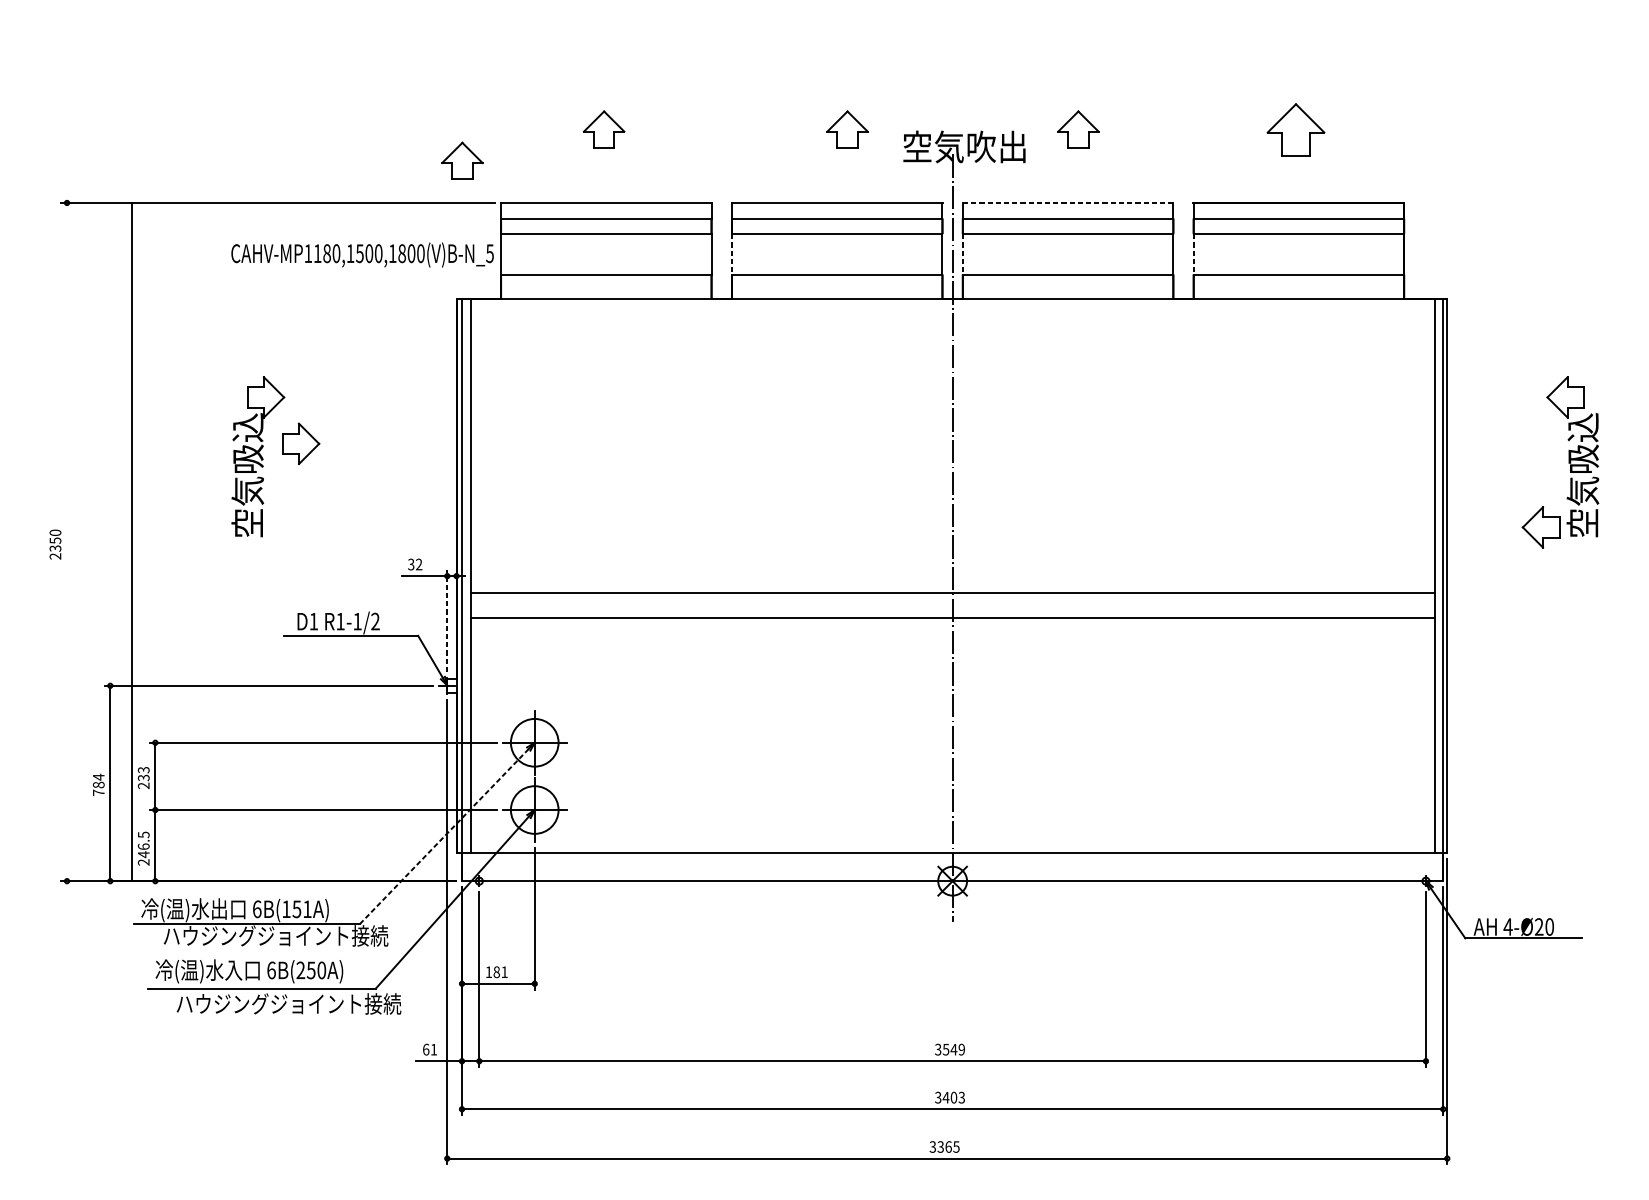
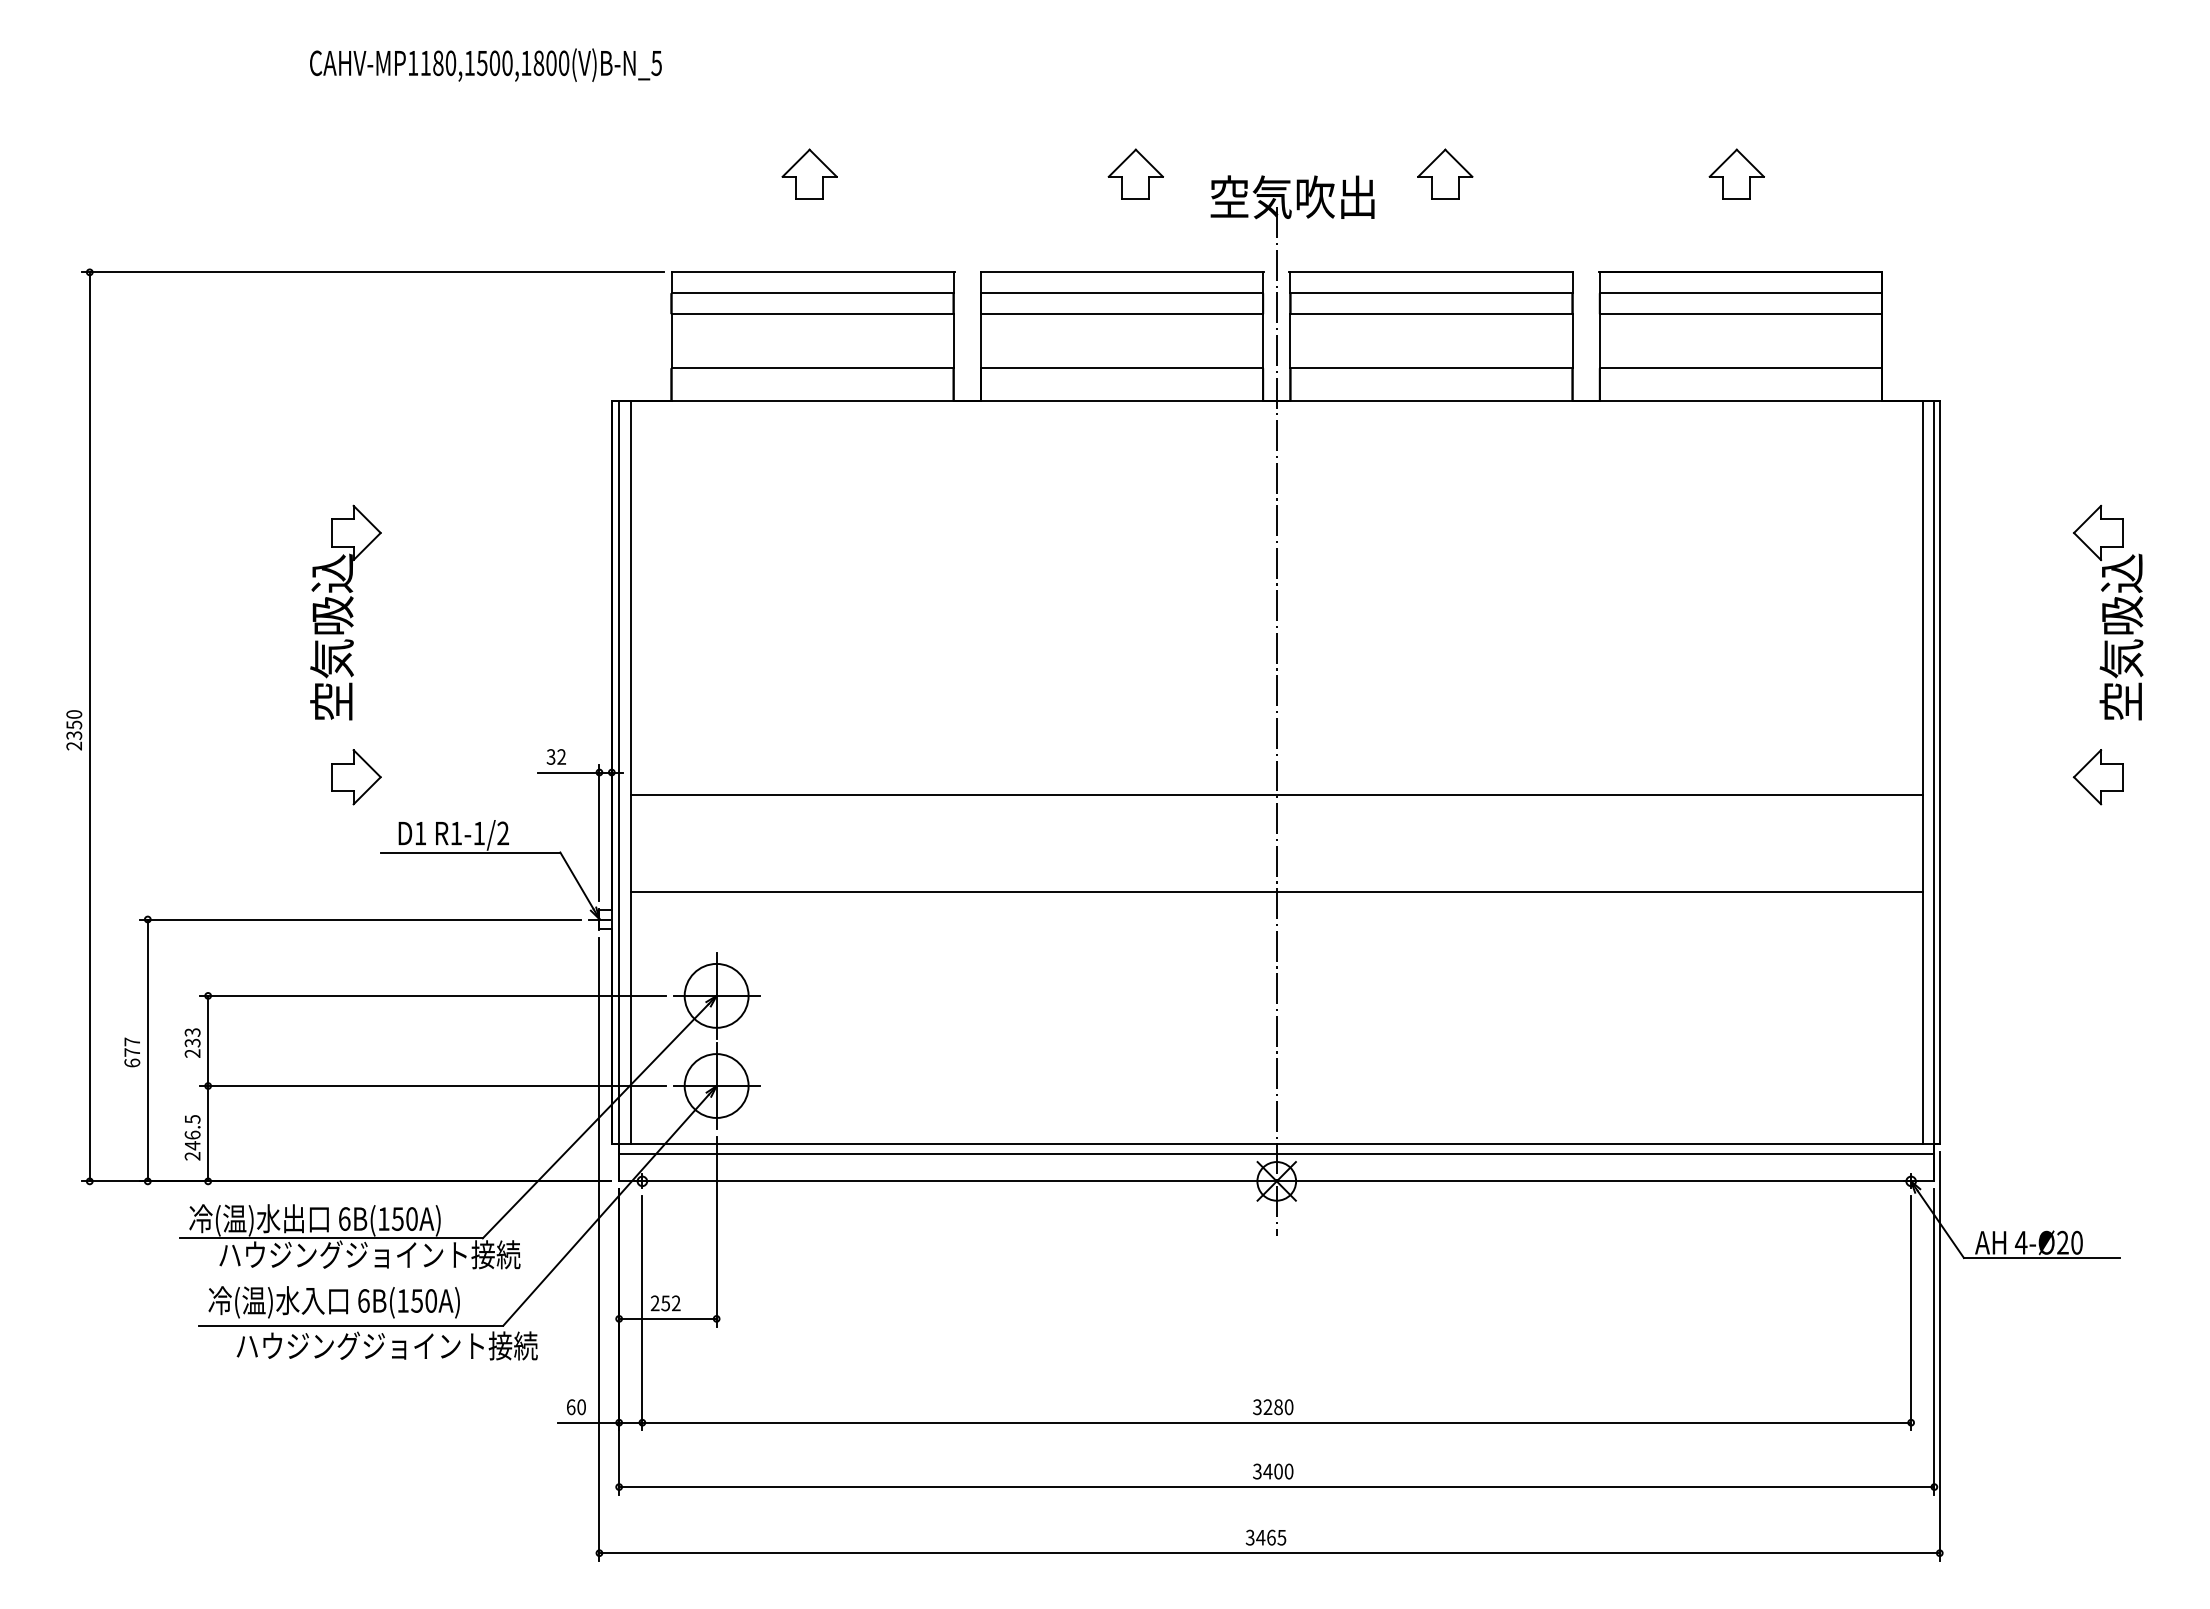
part: (1295, 129) -> (1736, 173), size x0.71
part: (462, 160) -> (619, 215), removed
line: (1067, 203) -> (1430, 272), dashed -> solid
text: (362, 254) -> (485, 64), moved
line: (731, 254) -> (980, 341), dashed -> solid
line: (962, 254) -> (1290, 341), dashed -> solid
line: (1193, 254) -> (1599, 341), dashed -> solid
part: (301, 444) -> (356, 777), moved
part: (1540, 527) -> (2097, 777), moved
line: (131, 541) -> (89, 726), moved
line: (952, 618) -> (1276, 892), moved
line: (447, 620) -> (599, 832), dashed -> solid
text: (98, 785) -> (132, 1052), 784 -> 677
line: (444, 836) -> (595, 1121), dashed -> solid
line: (952, 860) -> (1276, 1153), added
text: (307, 908) -> (411, 1218), 6B(151A) -> 6B(150A)
text: (300, 970) -> (402, 1300), 6B(250A) -> 6B(150A)
text: (496, 972) -> (665, 1303), 181 -> 252
text: (433, 1049) -> (581, 1407), 61 -> 60
text: (953, 1049) -> (1278, 1407), 3549 -> 3280
text: (961, 1097) -> (1288, 1471), 3403 -> 3400
text: (940, 1146) -> (1260, 1537), 3365 -> 3465

